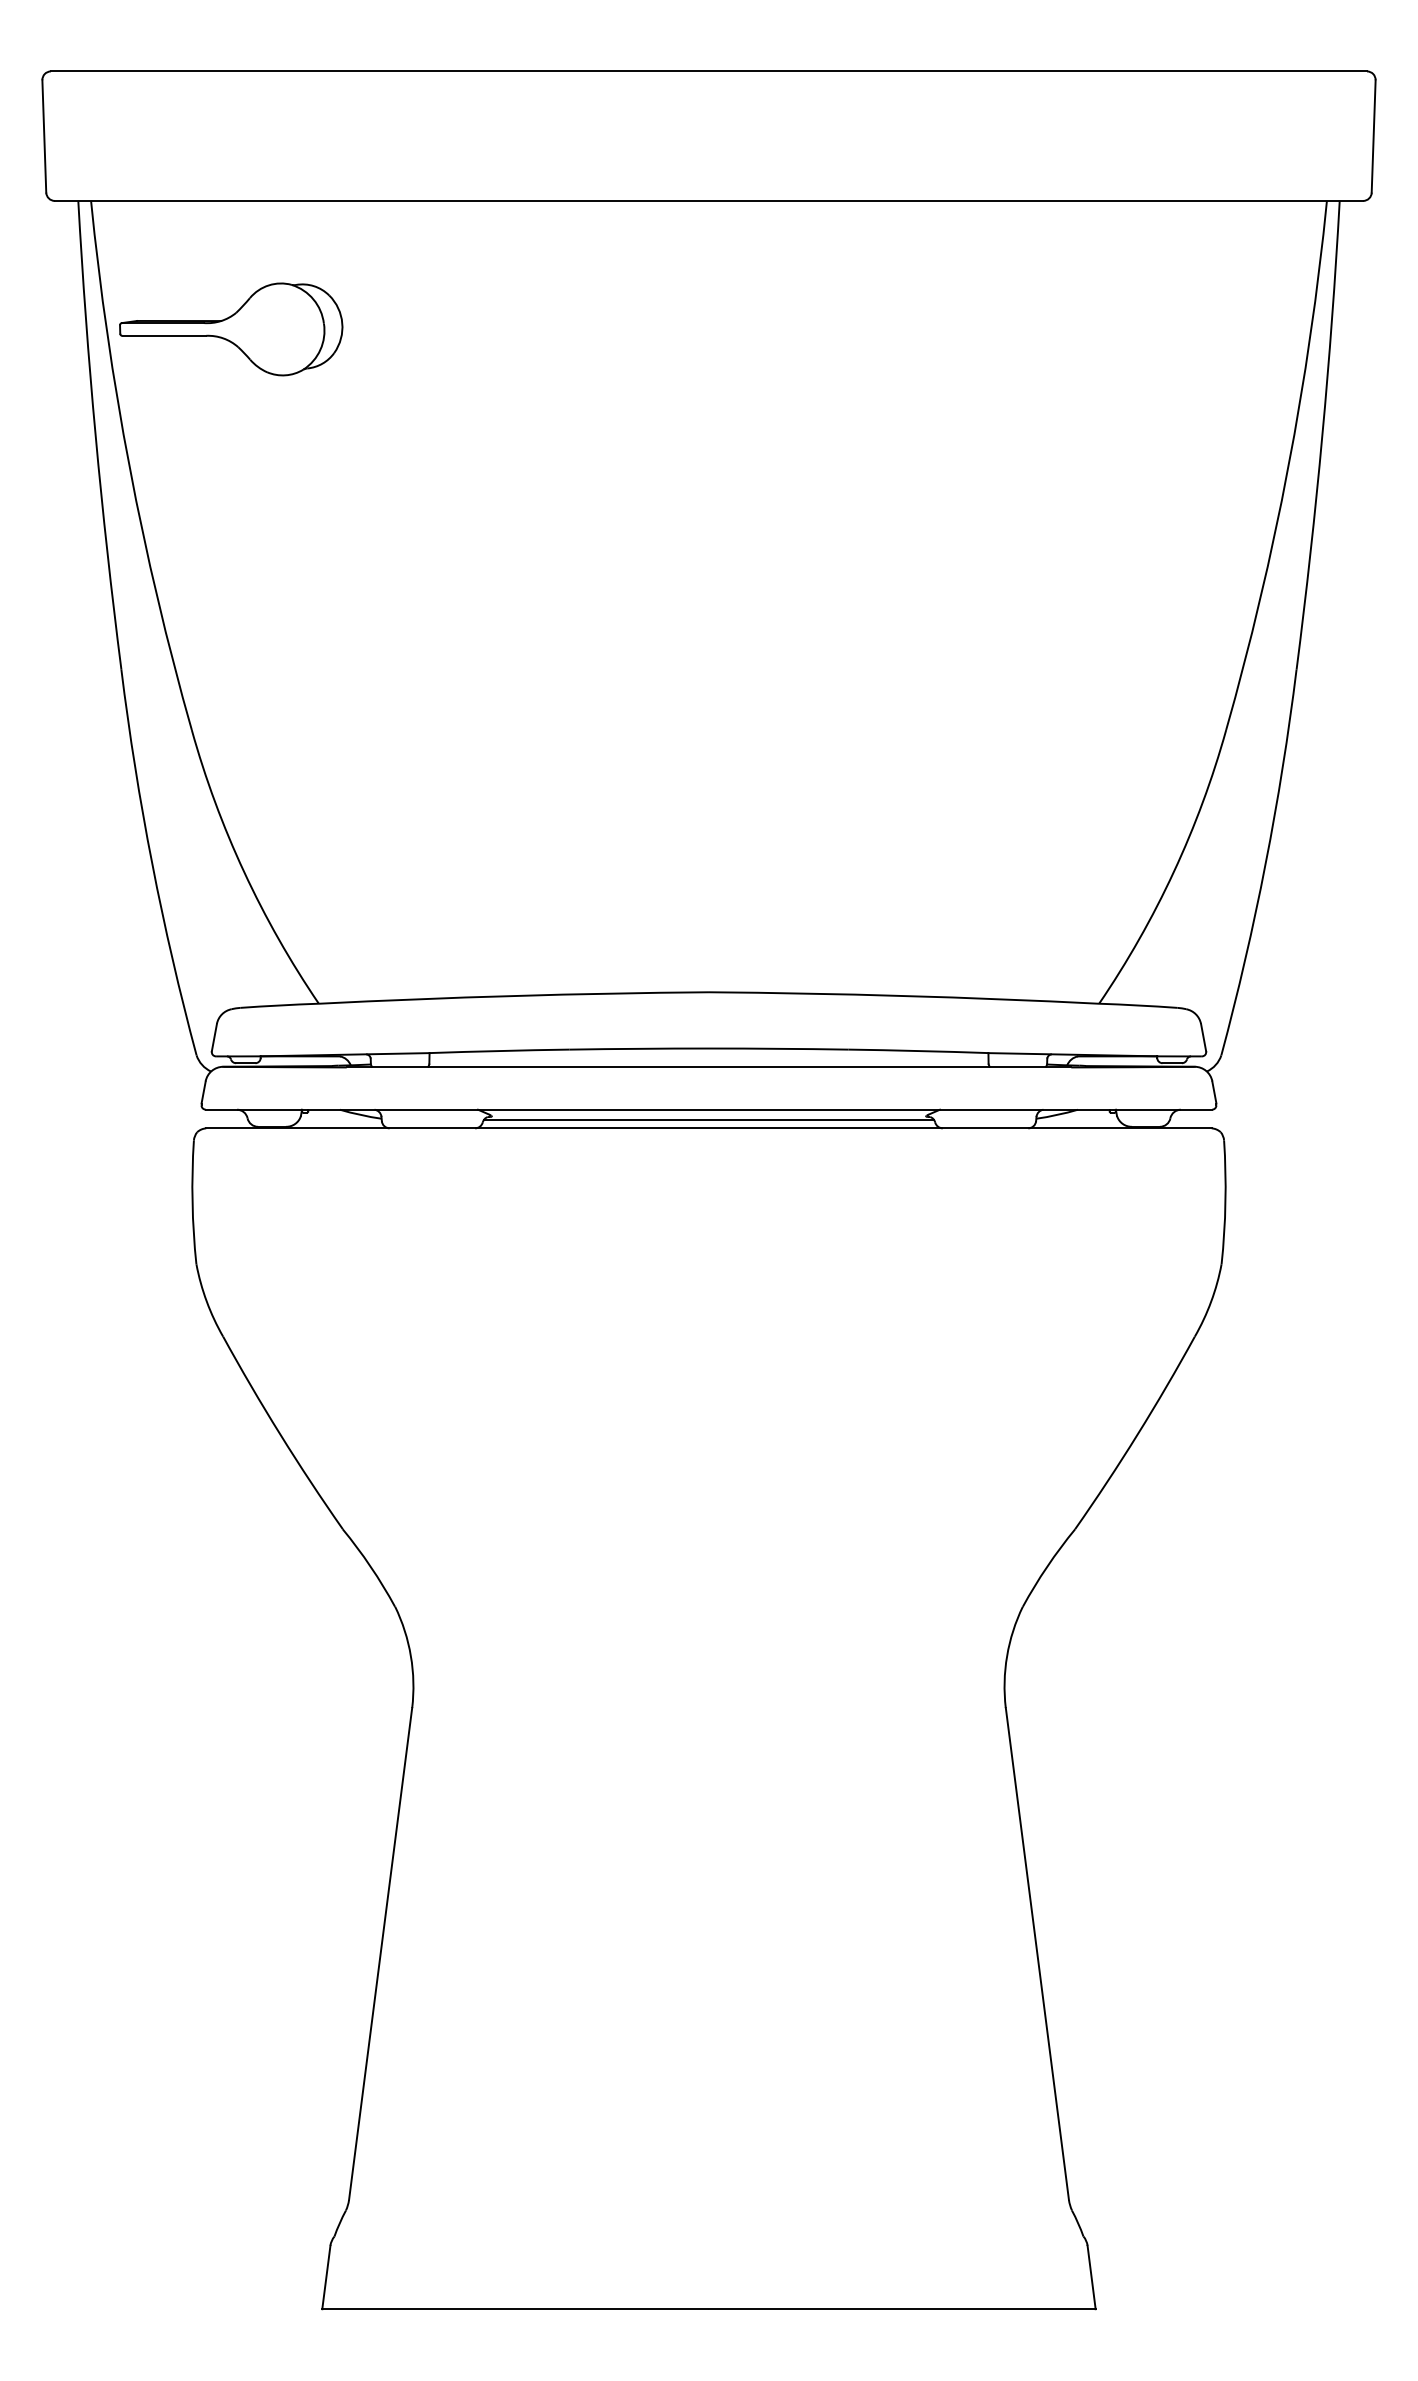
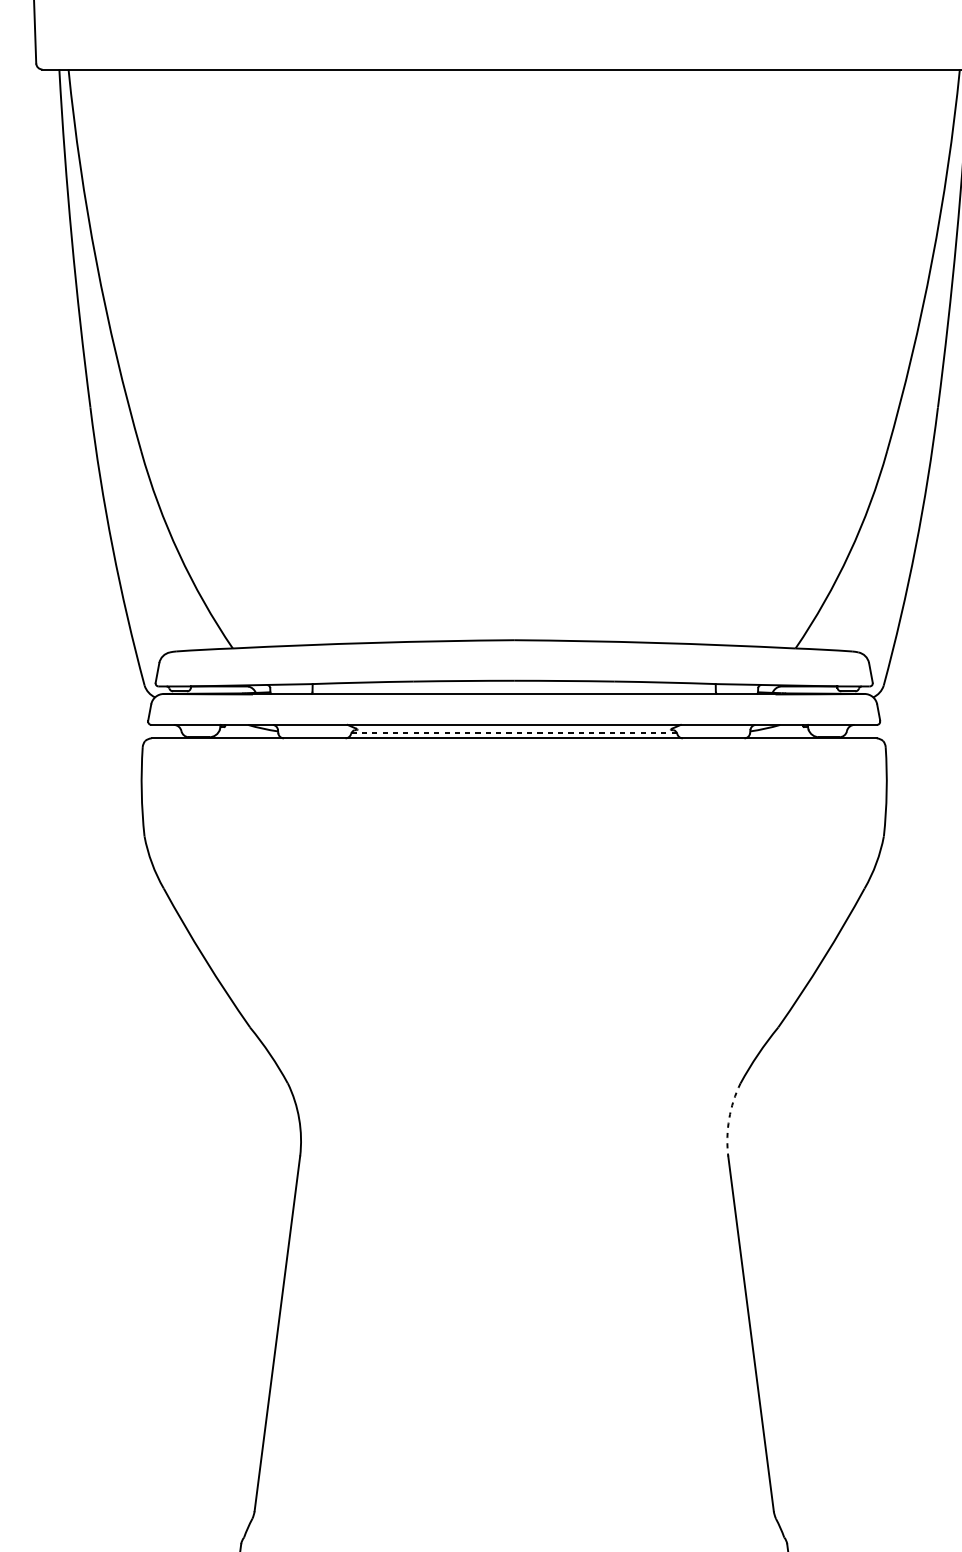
part: (231, 329) -> (169, 162), removed
line: (709, 1120) -> (514, 732), solid -> dashed
arc: (1007, 1656) -> (729, 1119), solid -> dashed

